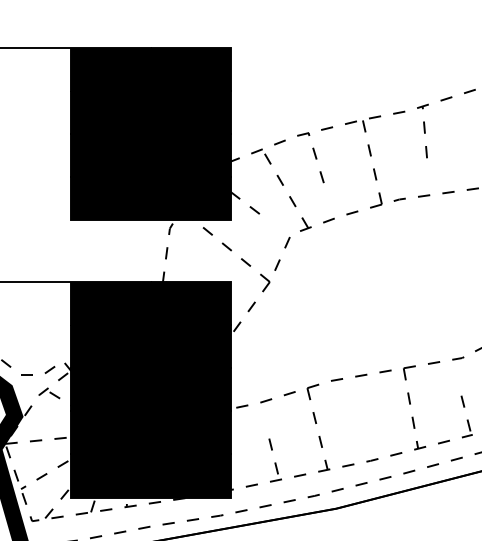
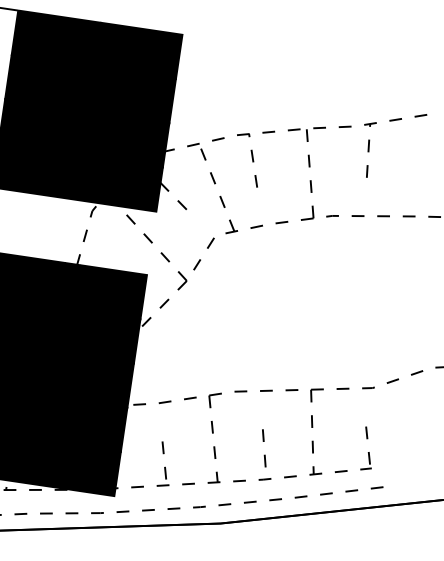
line: (366, 424) -> (264, 441), added

